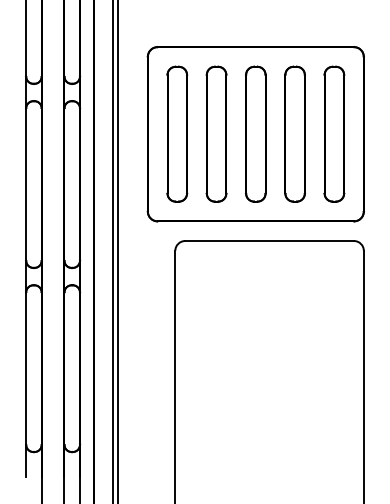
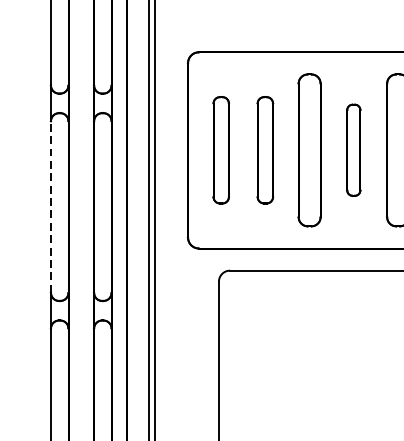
part: (177, 133) -> (221, 149), size x0.7
part: (216, 133) -> (265, 149), size x0.7
part: (294, 133) -> (353, 149), size x0.6
line: (26, 184) -> (51, 206), solid -> dashed

